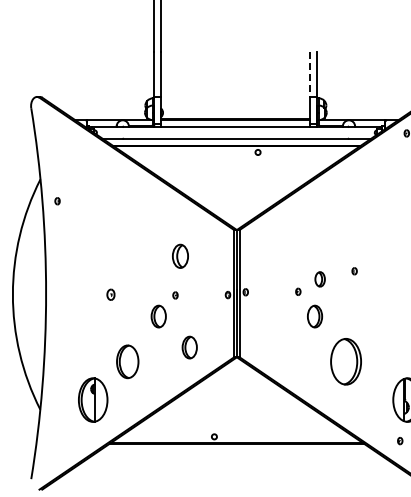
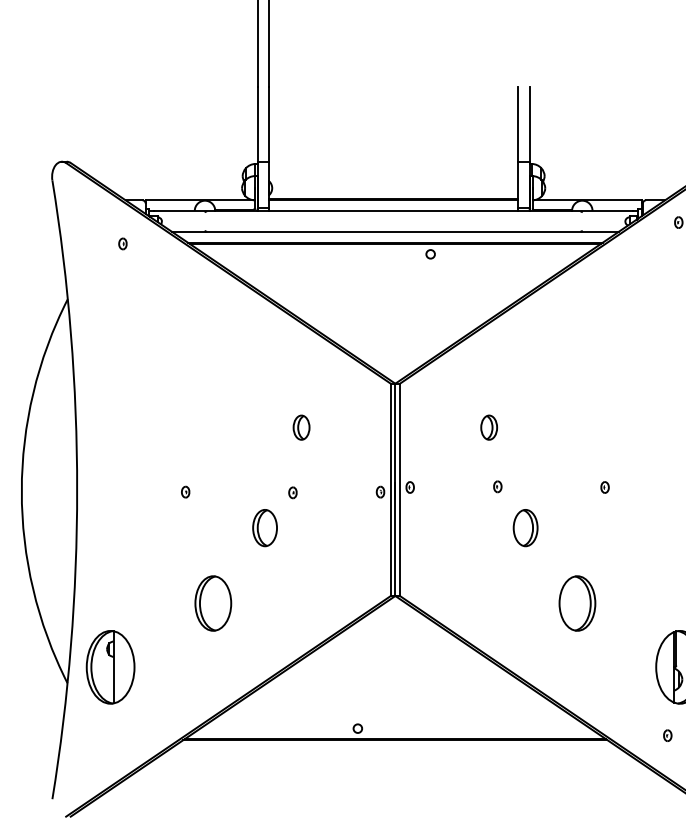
line: (310, 74) -> (518, 124), dashed -> solid
part: (57, 201) -> (122, 244), moved
part: (180, 256) -> (301, 427), size x0.62
part: (354, 271) -> (604, 487), moved
part: (319, 279) -> (488, 427), moved
part: (111, 295) -> (186, 492), size x0.62
part: (189, 347) -> (316, 579), removed
part: (345, 361) -> (576, 602), size x0.71
part: (93, 399) -> (111, 666), moved

